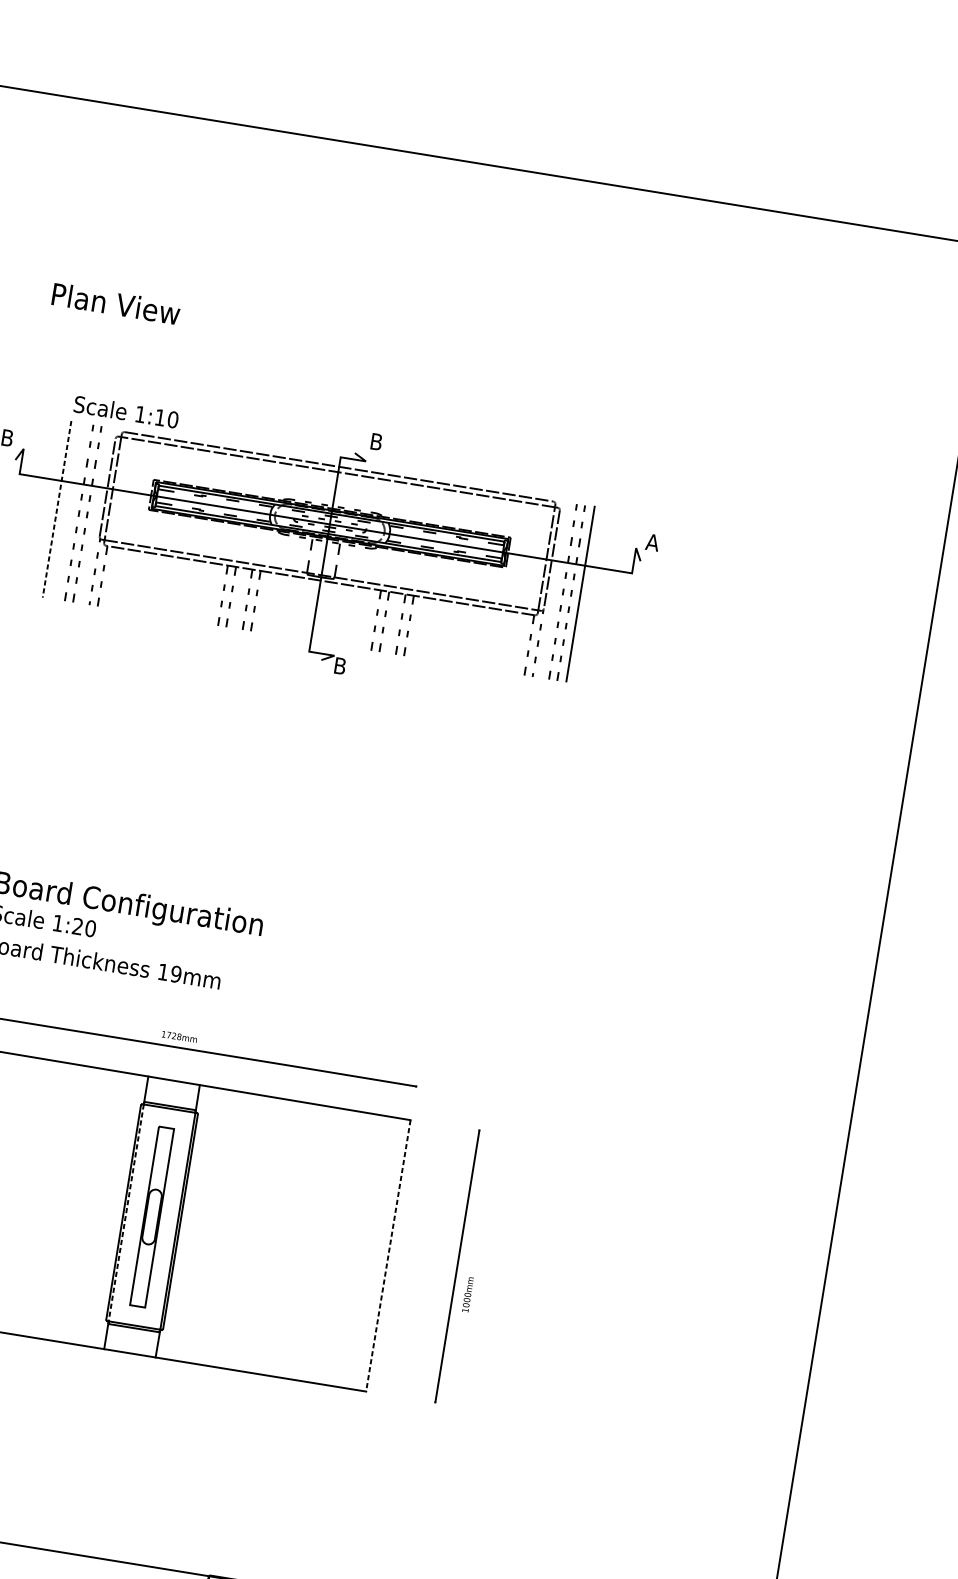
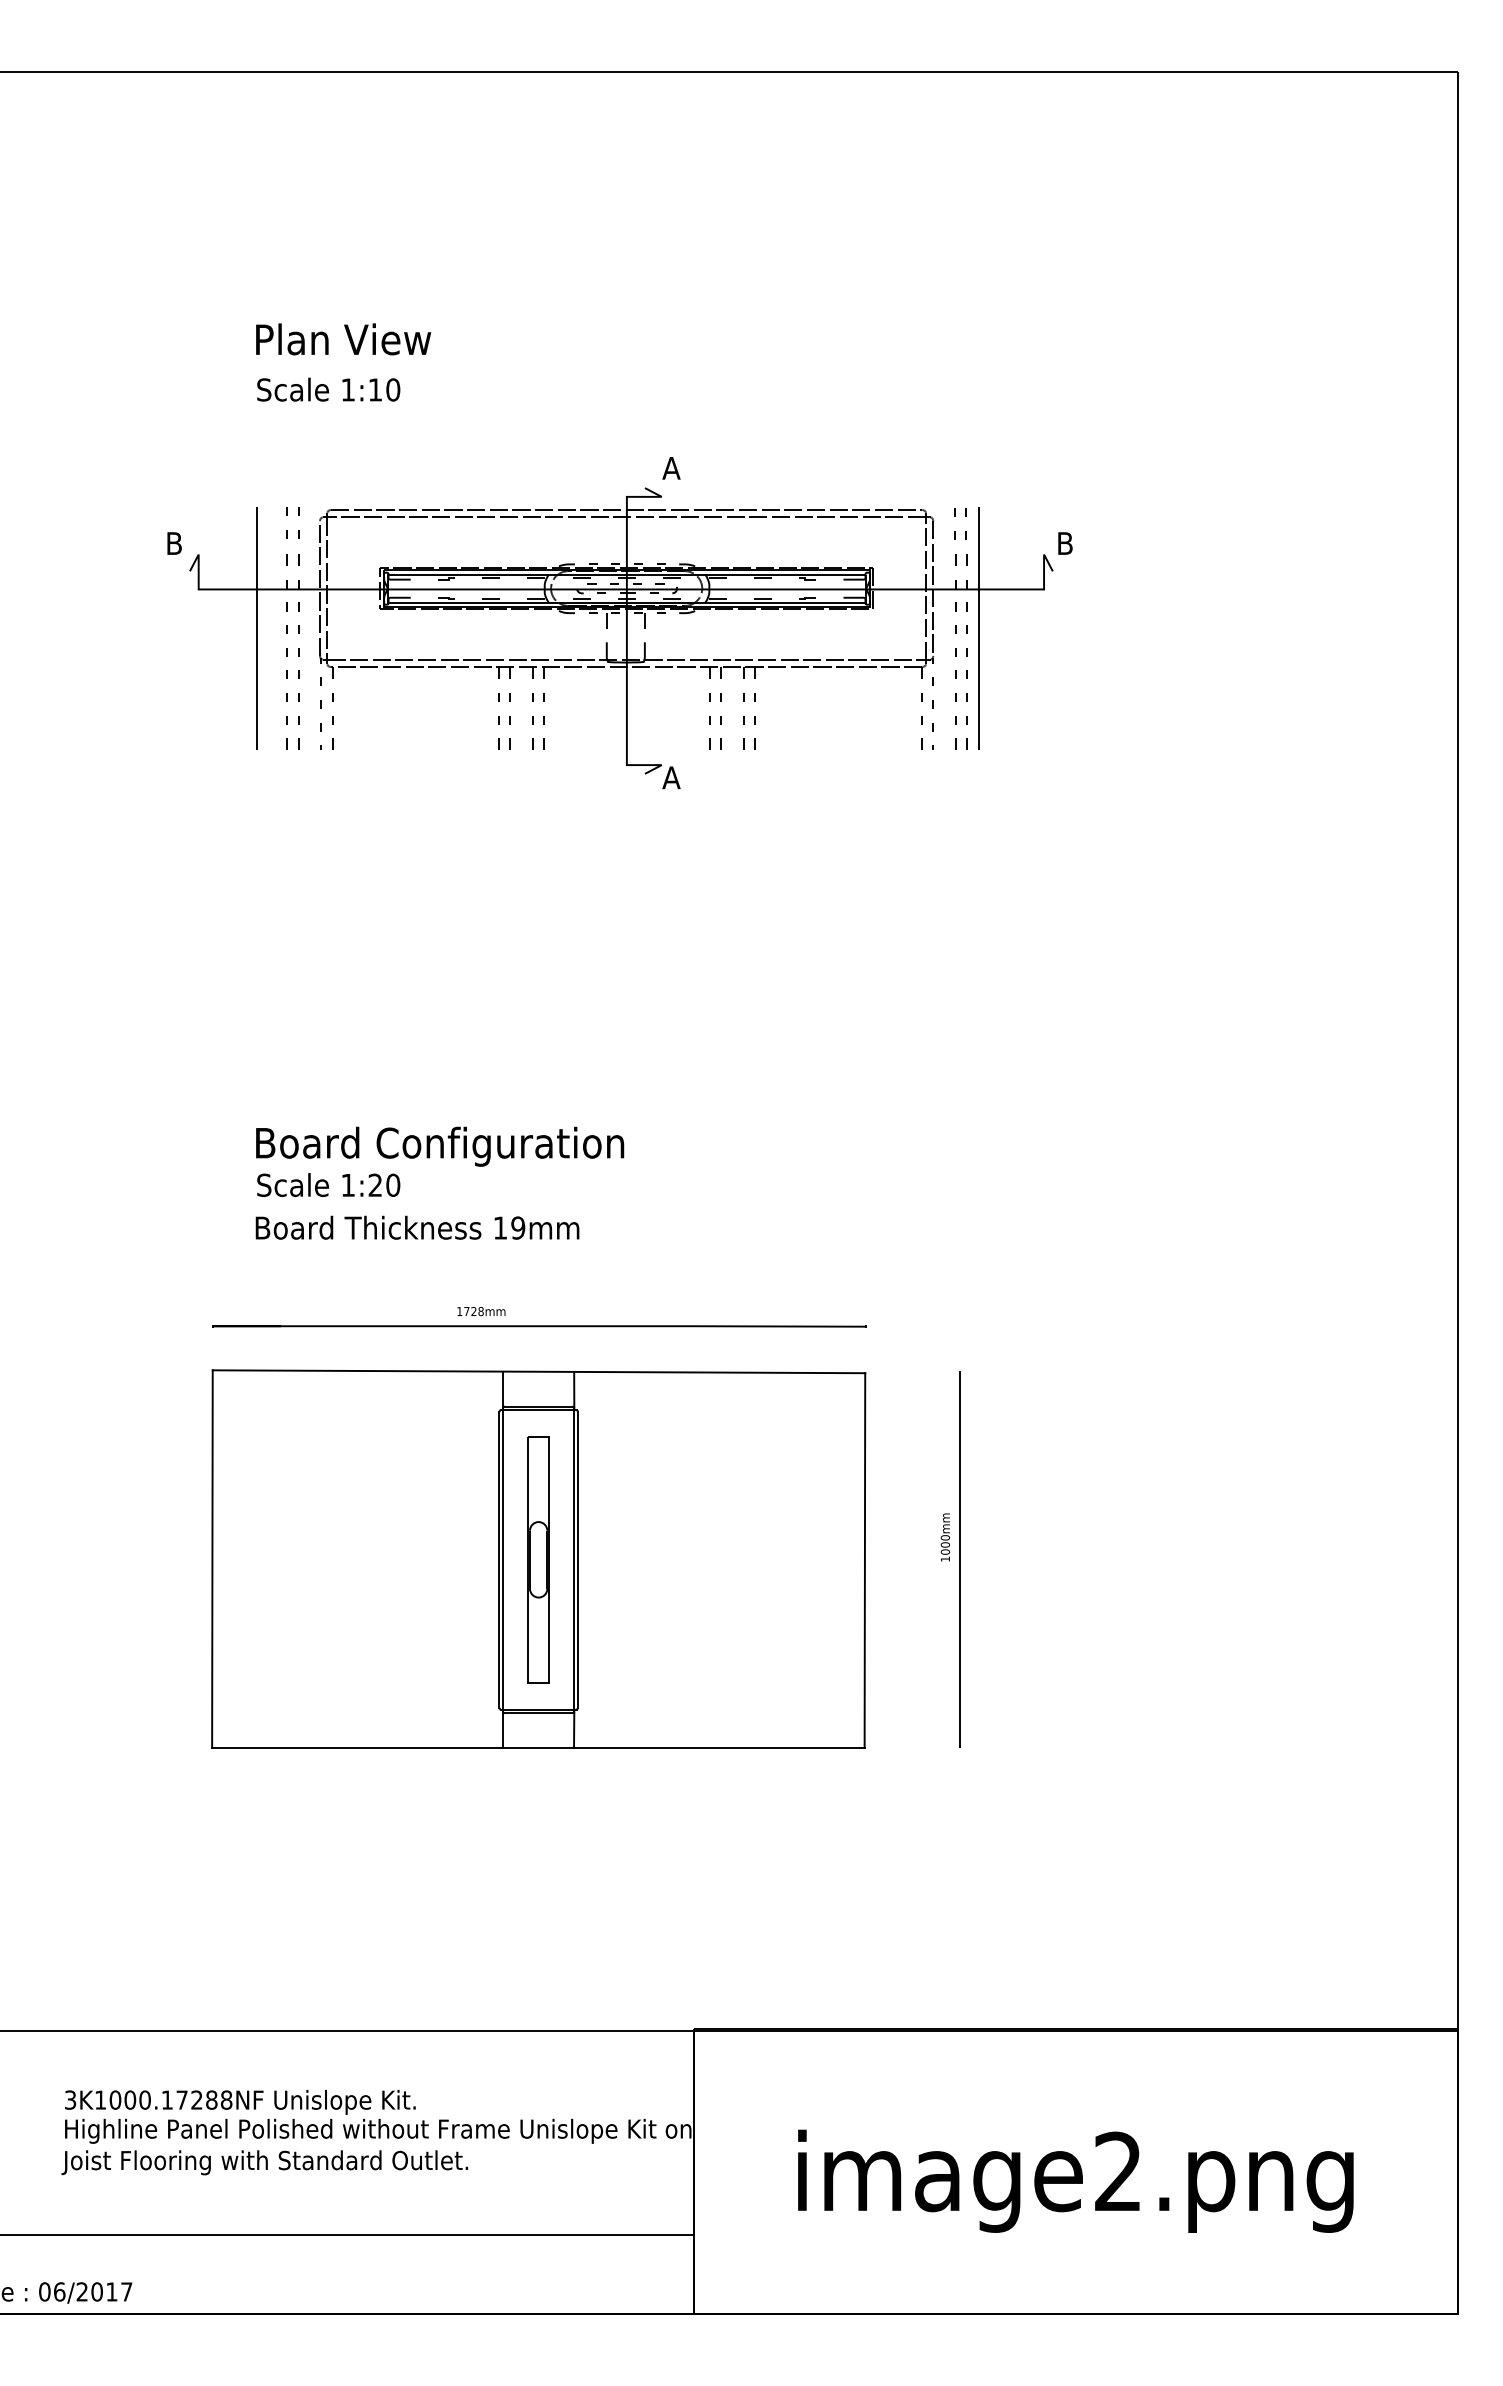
text: (116, 303) -> (343, 339), moved
text: (126, 411) -> (328, 389), moved
text: (376, 442) -> (671, 468), B -> A
line: (56, 509) -> (256, 628), dashed -> solid
text: (653, 542) -> (1065, 543), A -> B
text: (340, 665) -> (671, 777), B -> A
text: (179, 1036) -> (481, 1311), moved
line: (126, 1212) -> (503, 1559), dashed -> solid
line: (387, 1256) -> (864, 1561), dashed -> solid
text: (467, 1294) -> (944, 1537), moved

